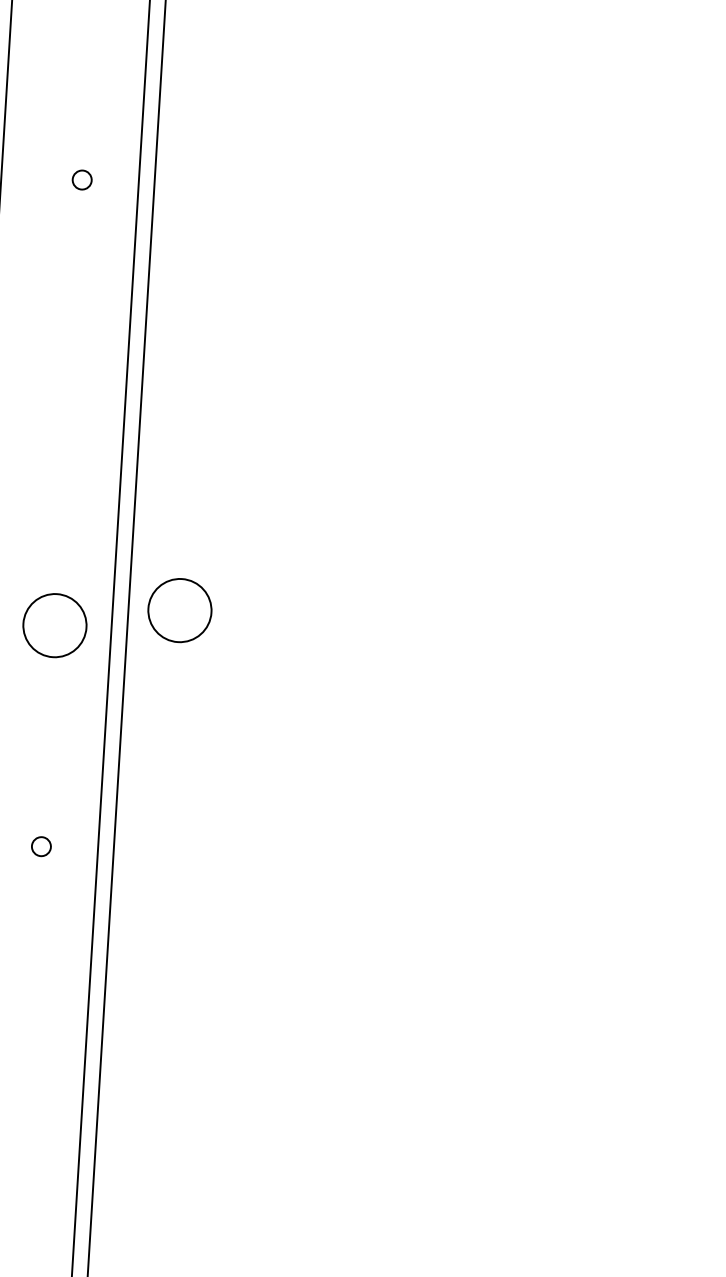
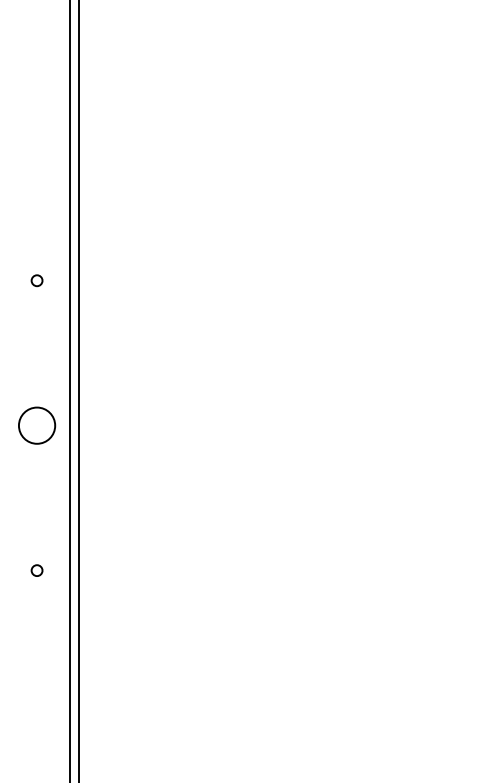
circle: (81, 179) -> (36, 280), moved
circle: (180, 610) -> (108, 412), removed
circle: (40, 846) -> (36, 570), moved

